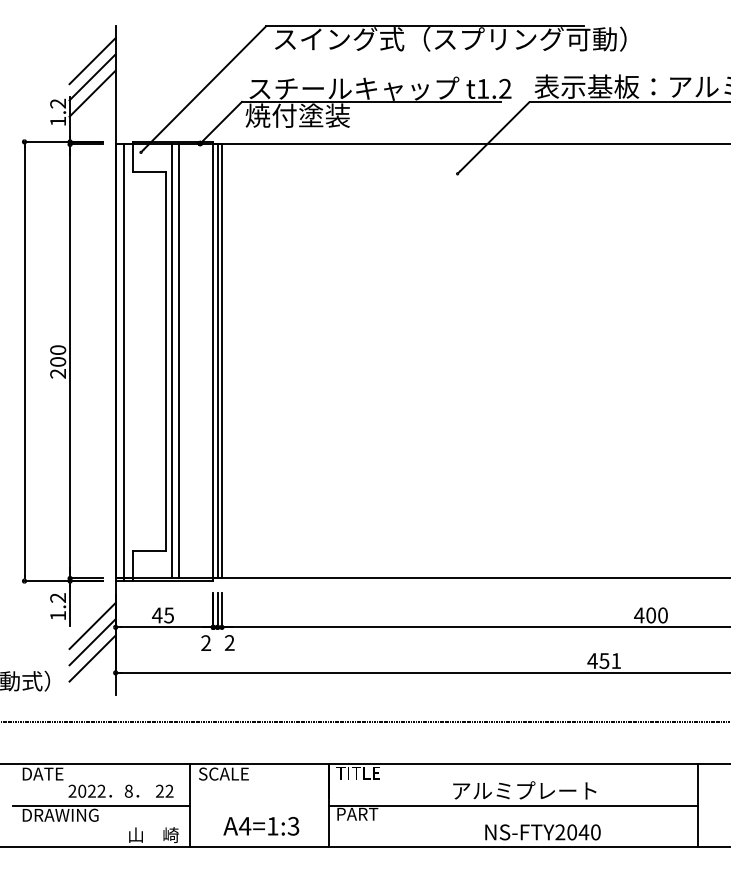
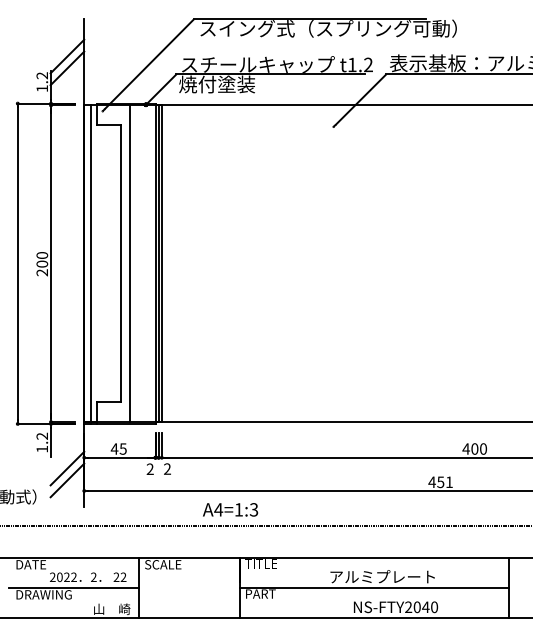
line: (92, 60) -> (67, 44), removed
line: (172, 361) -> (125, 263), removed
line: (92, 625) -> (67, 456), removed
text: (128, 791) -> (93, 577), 8 -> 2
text: (261, 825) -> (230, 509), moved

